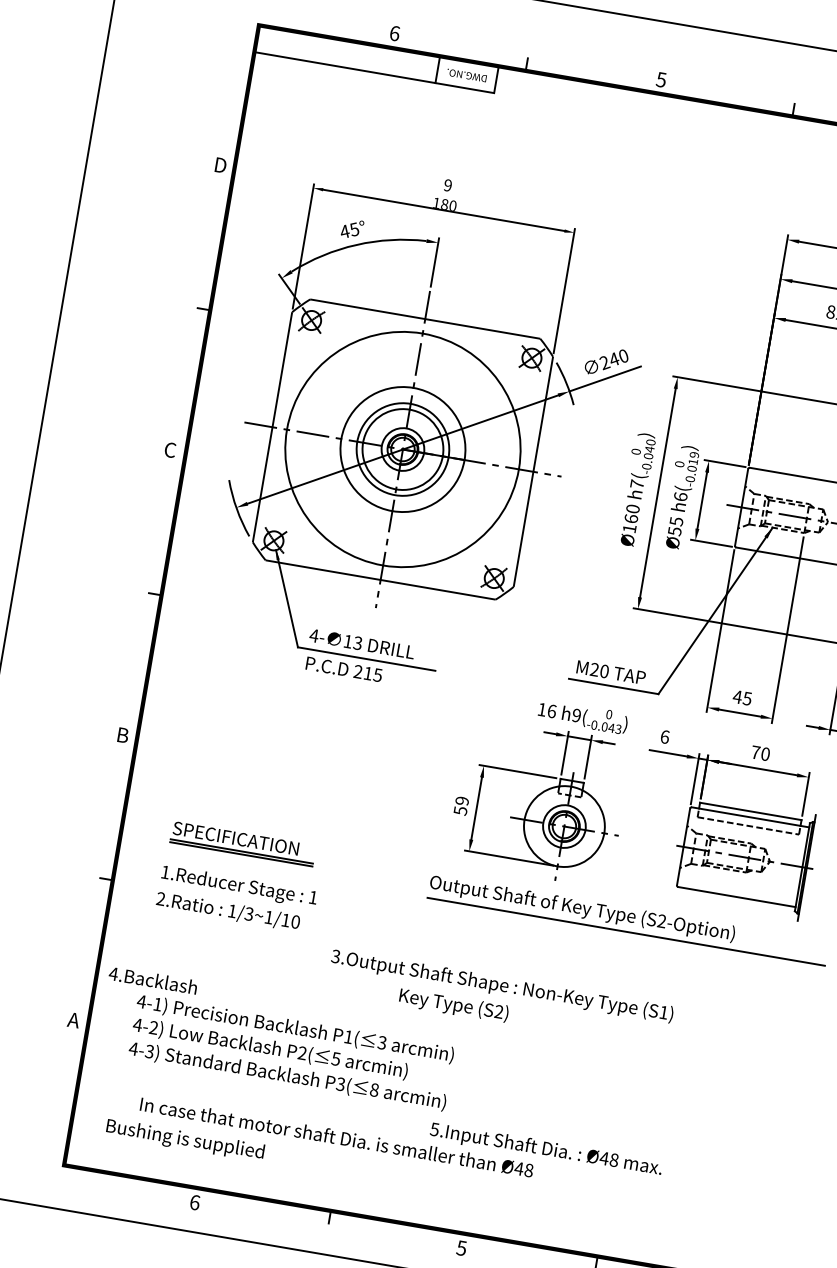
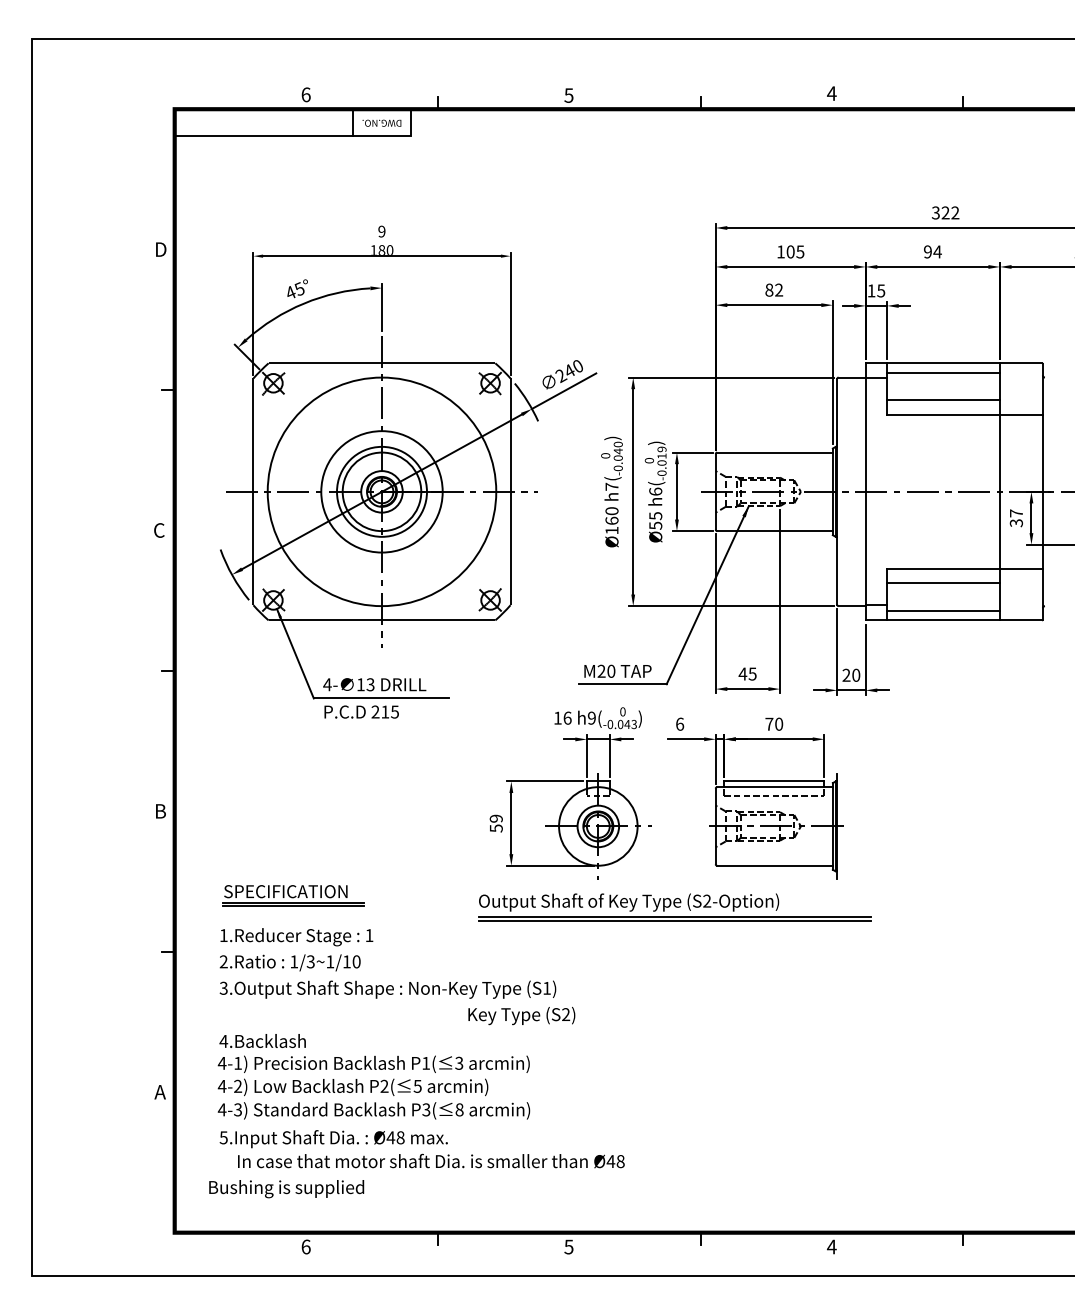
line: (625, 936) -> (674, 921), added
text: (153, 979) -> (262, 1040), moved
text: (501, 986) -> (387, 989), moved
text: (545, 1150) -> (333, 1139), moved

